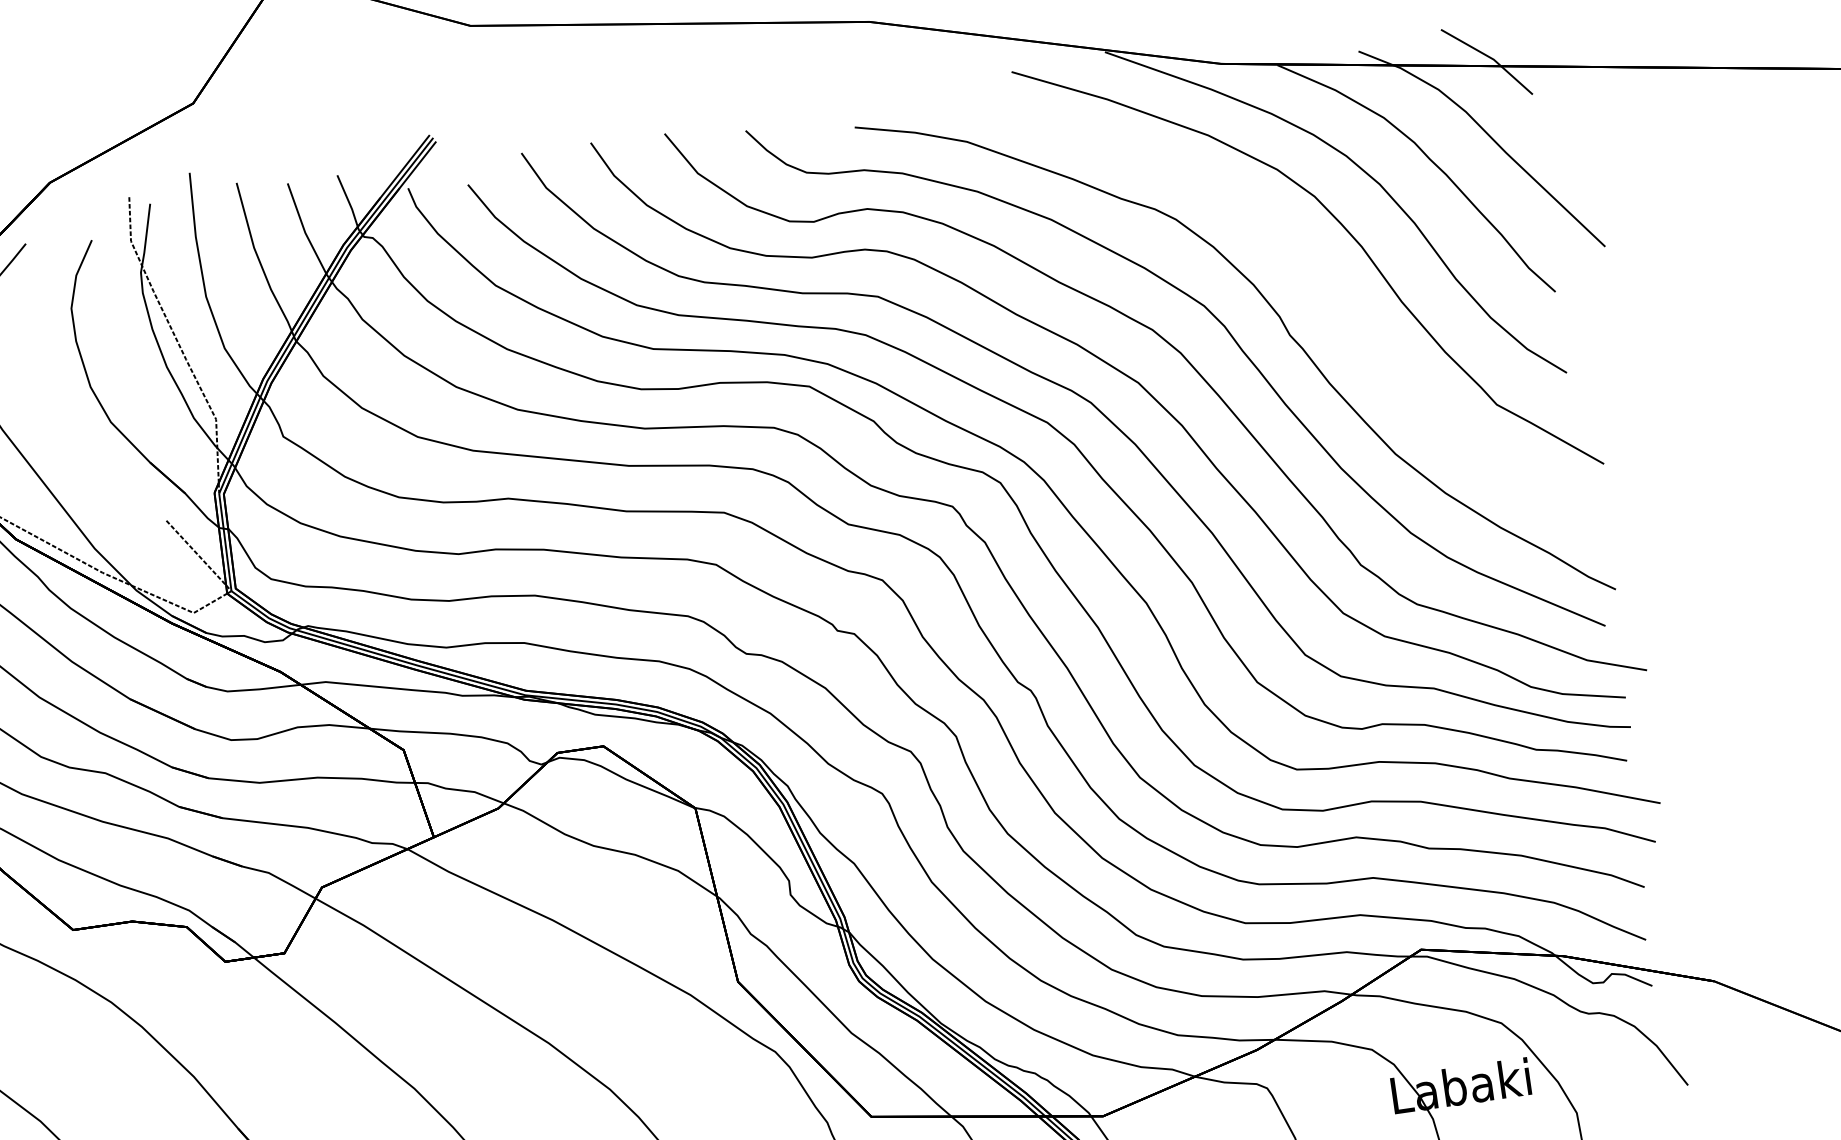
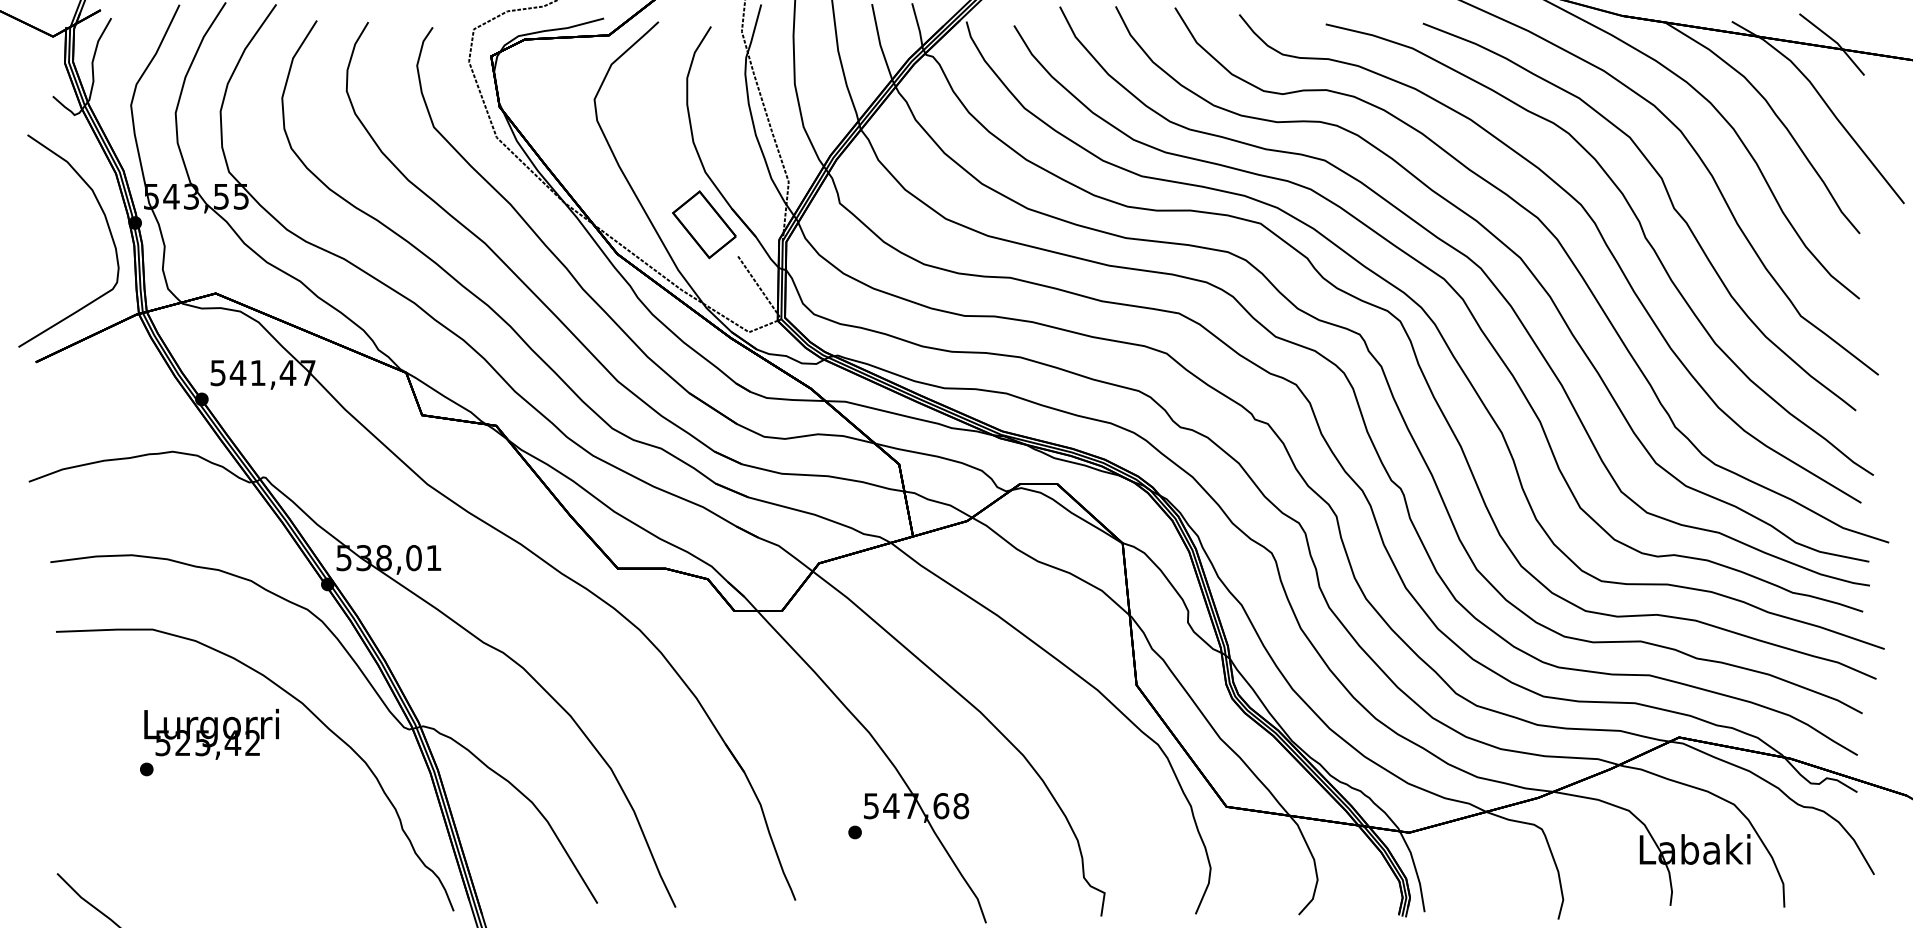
curve: (1313, 284) -> (1669, 200), added
part: (119, 487) -> (704, 224), added

